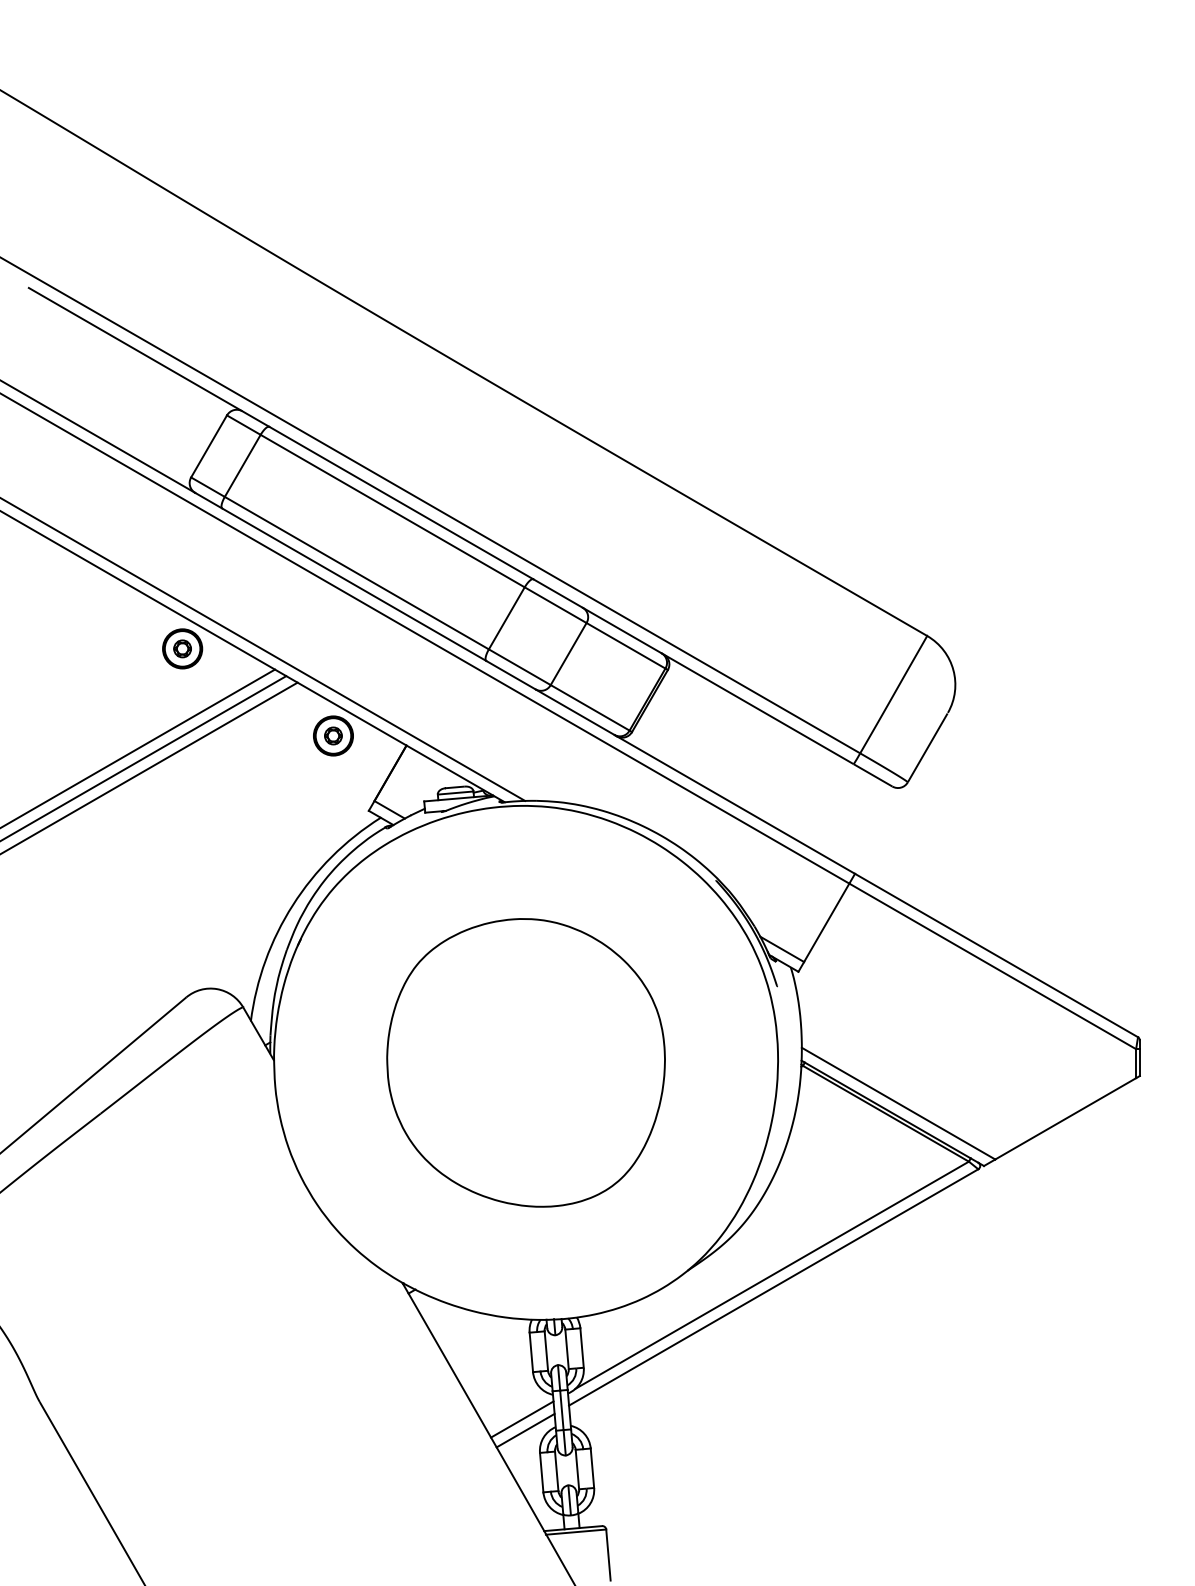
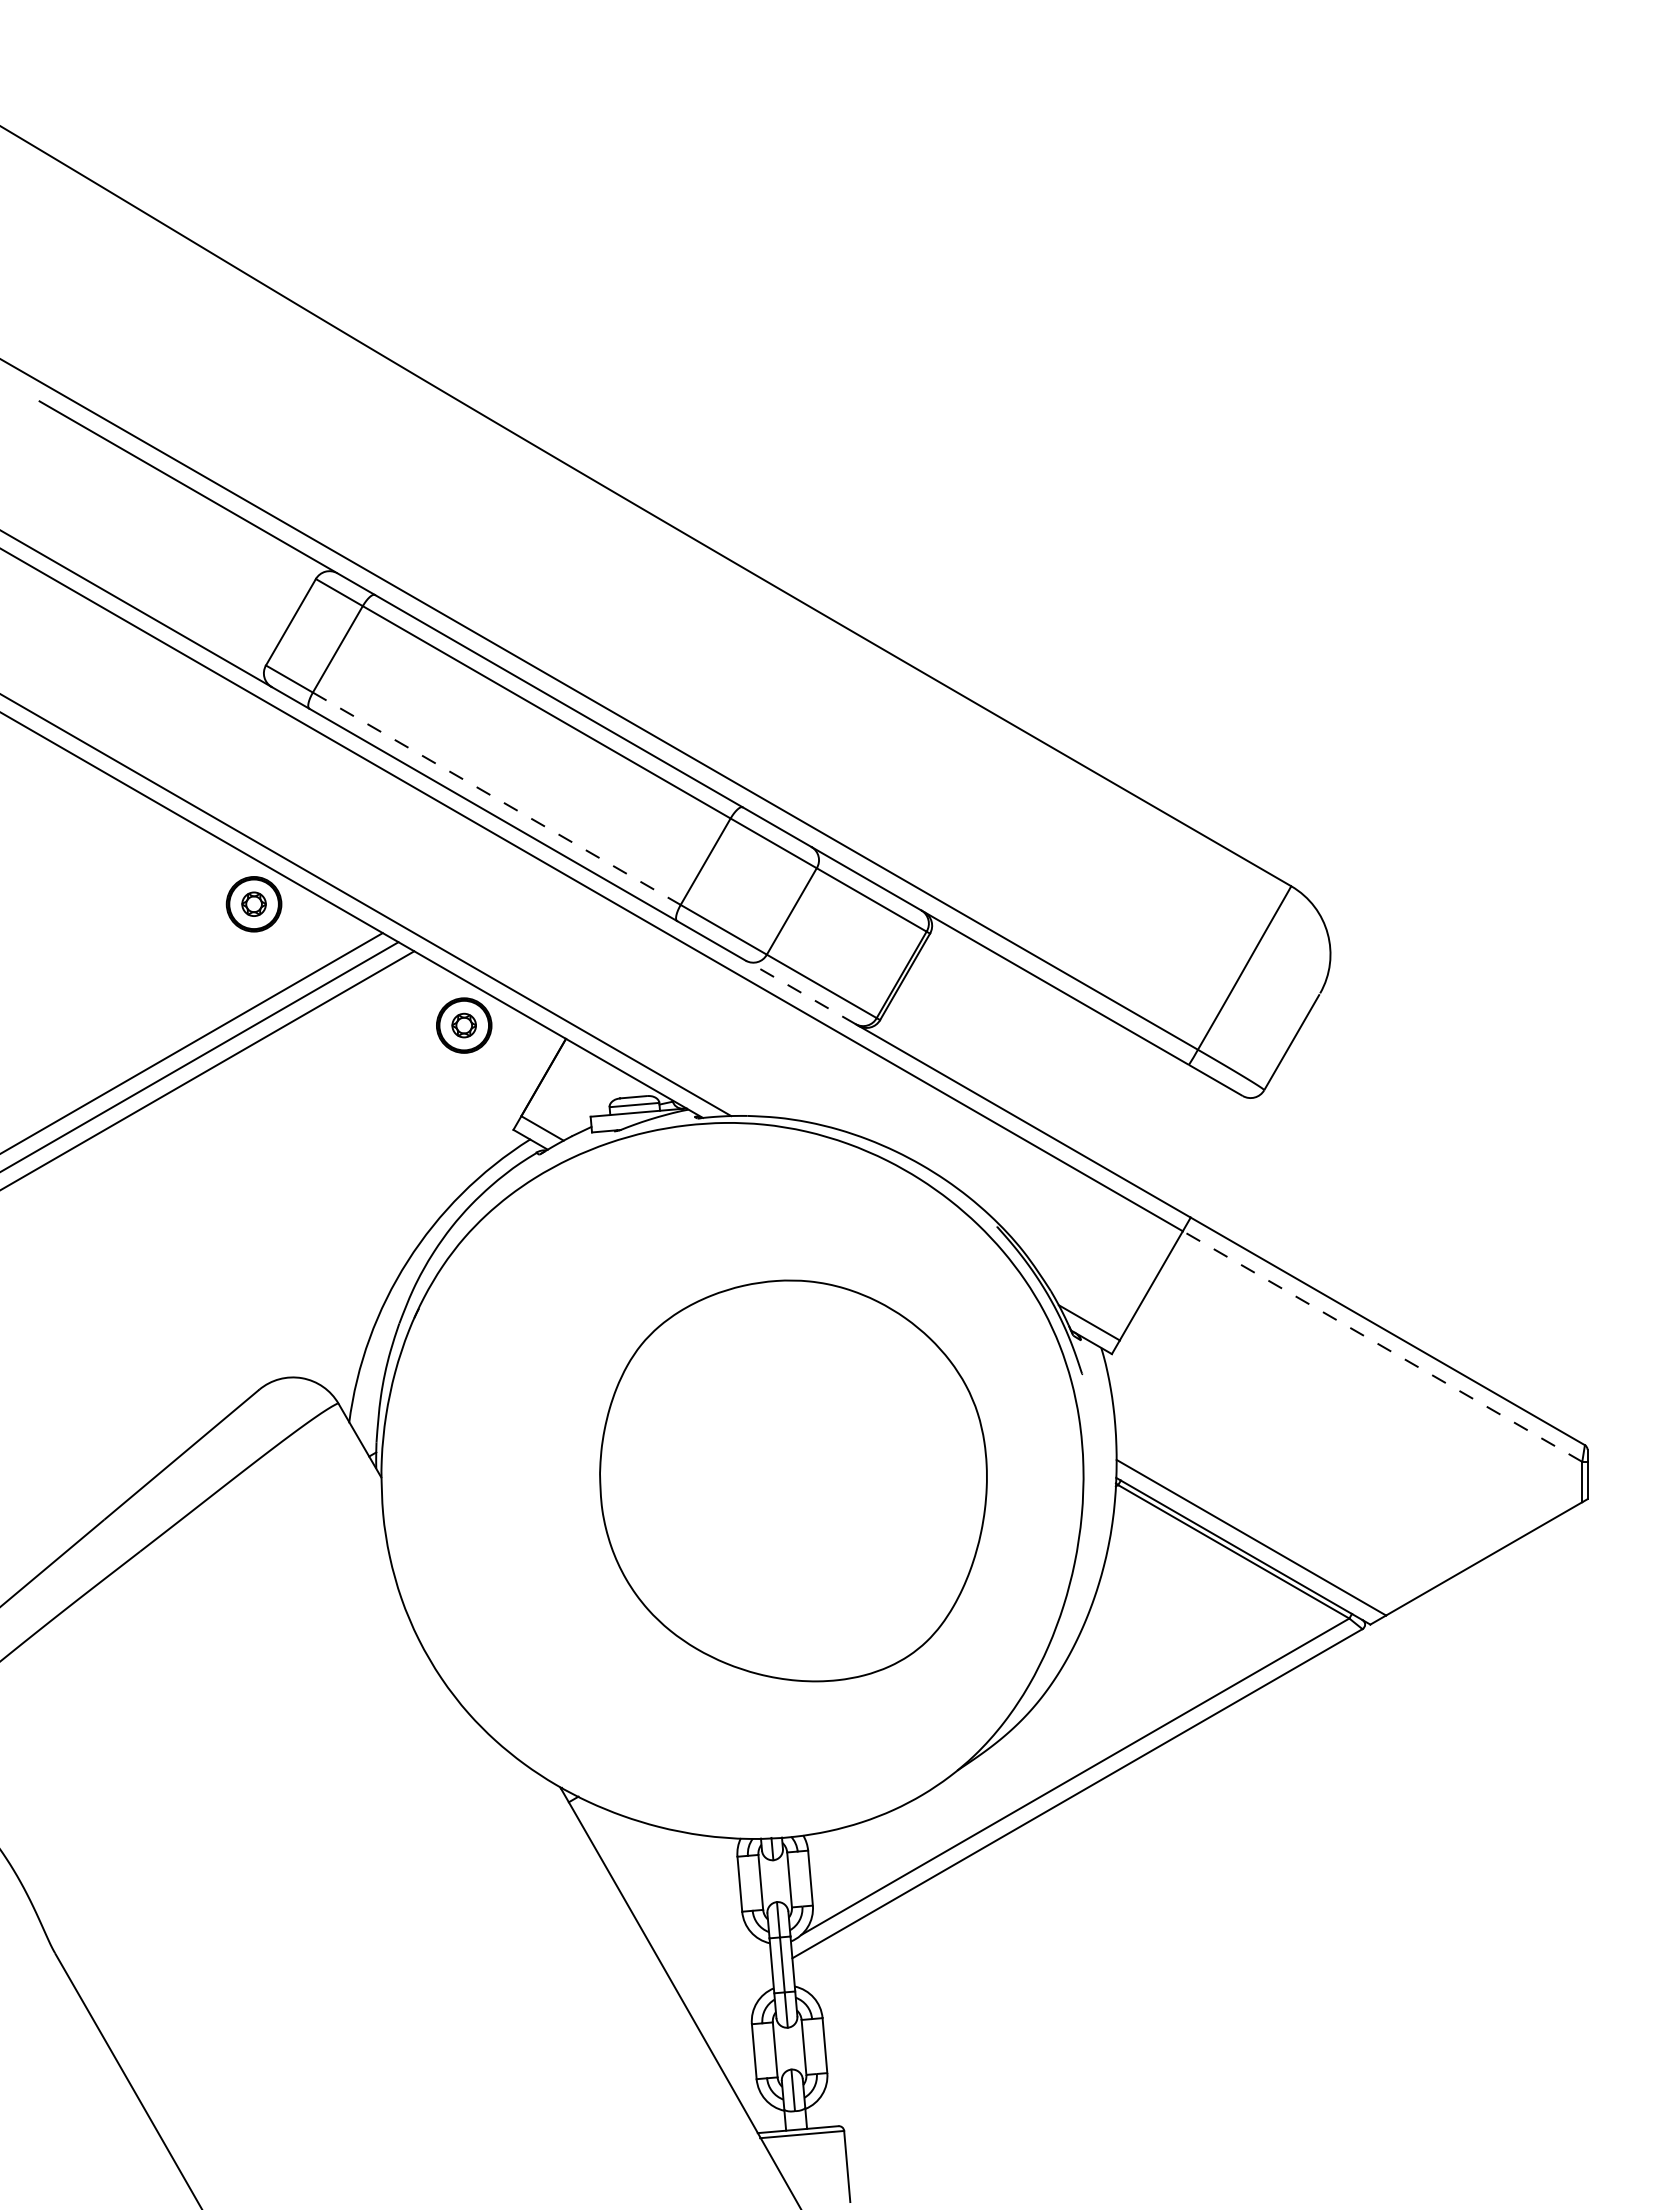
line: (357, 573) -> (497, 799), solid -> dashed
line: (574, 712) -> (800, 992), solid -> dashed
line: (992, 966) -> (1382, 1346), solid -> dashed
part: (526, 1062) -> (793, 1480), moved
line: (521, 1419) -> (726, 1977), removed
line: (525, 1430) -> (731, 1992), removed

